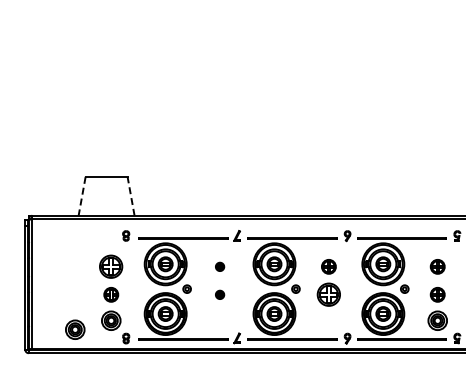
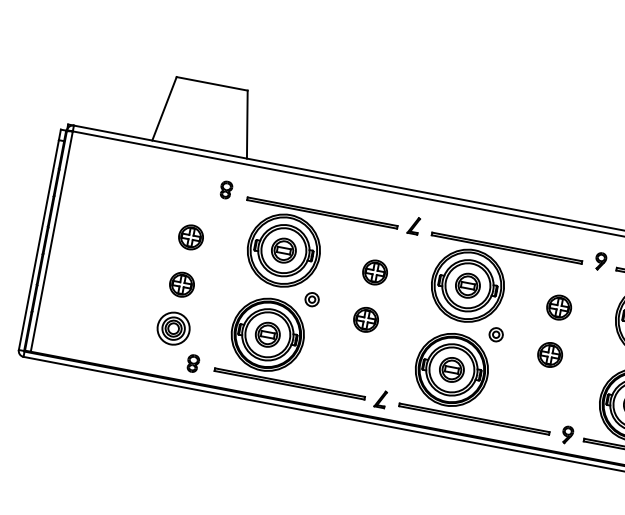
line: (82, 196) -> (165, 109), dashed -> solid
line: (131, 196) -> (247, 124), dashed -> solid
part: (111, 266) -> (191, 236), size x0.62
part: (219, 266) -> (374, 271), size x1.67
part: (219, 294) -> (365, 319), size x1.67
part: (328, 294) -> (549, 354), size x0.62
part: (75, 329) -> (110, 331), removed

